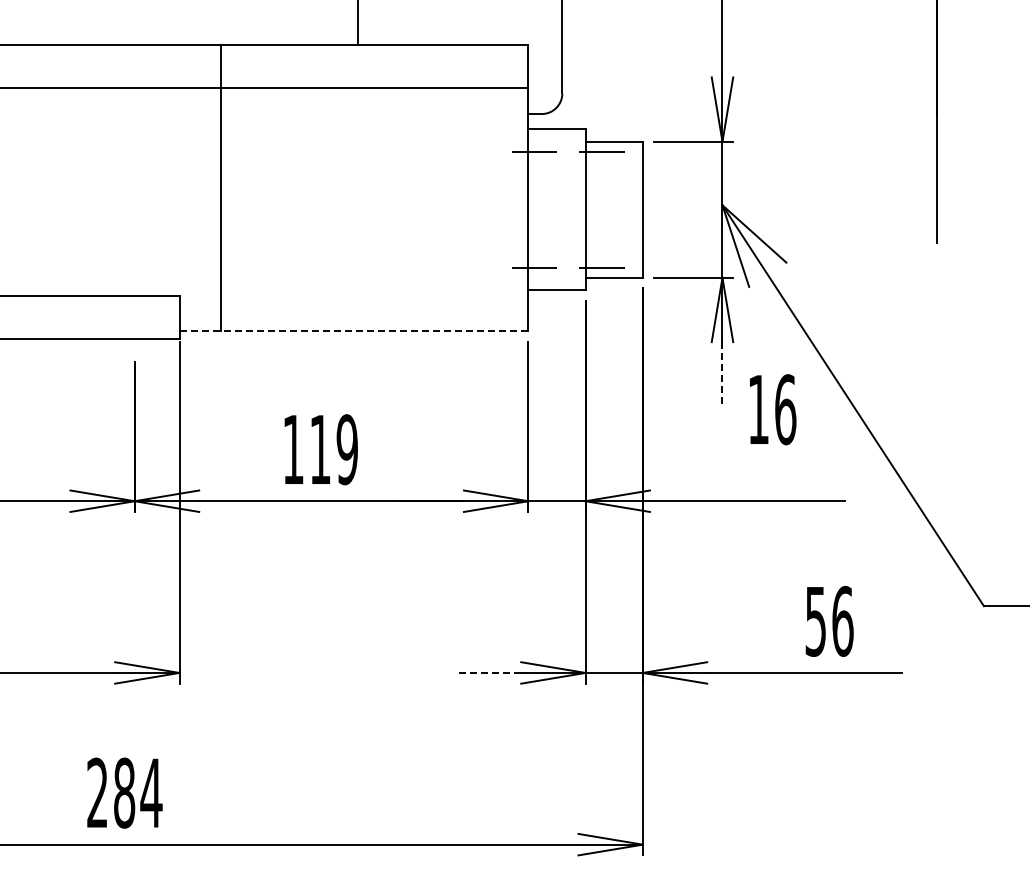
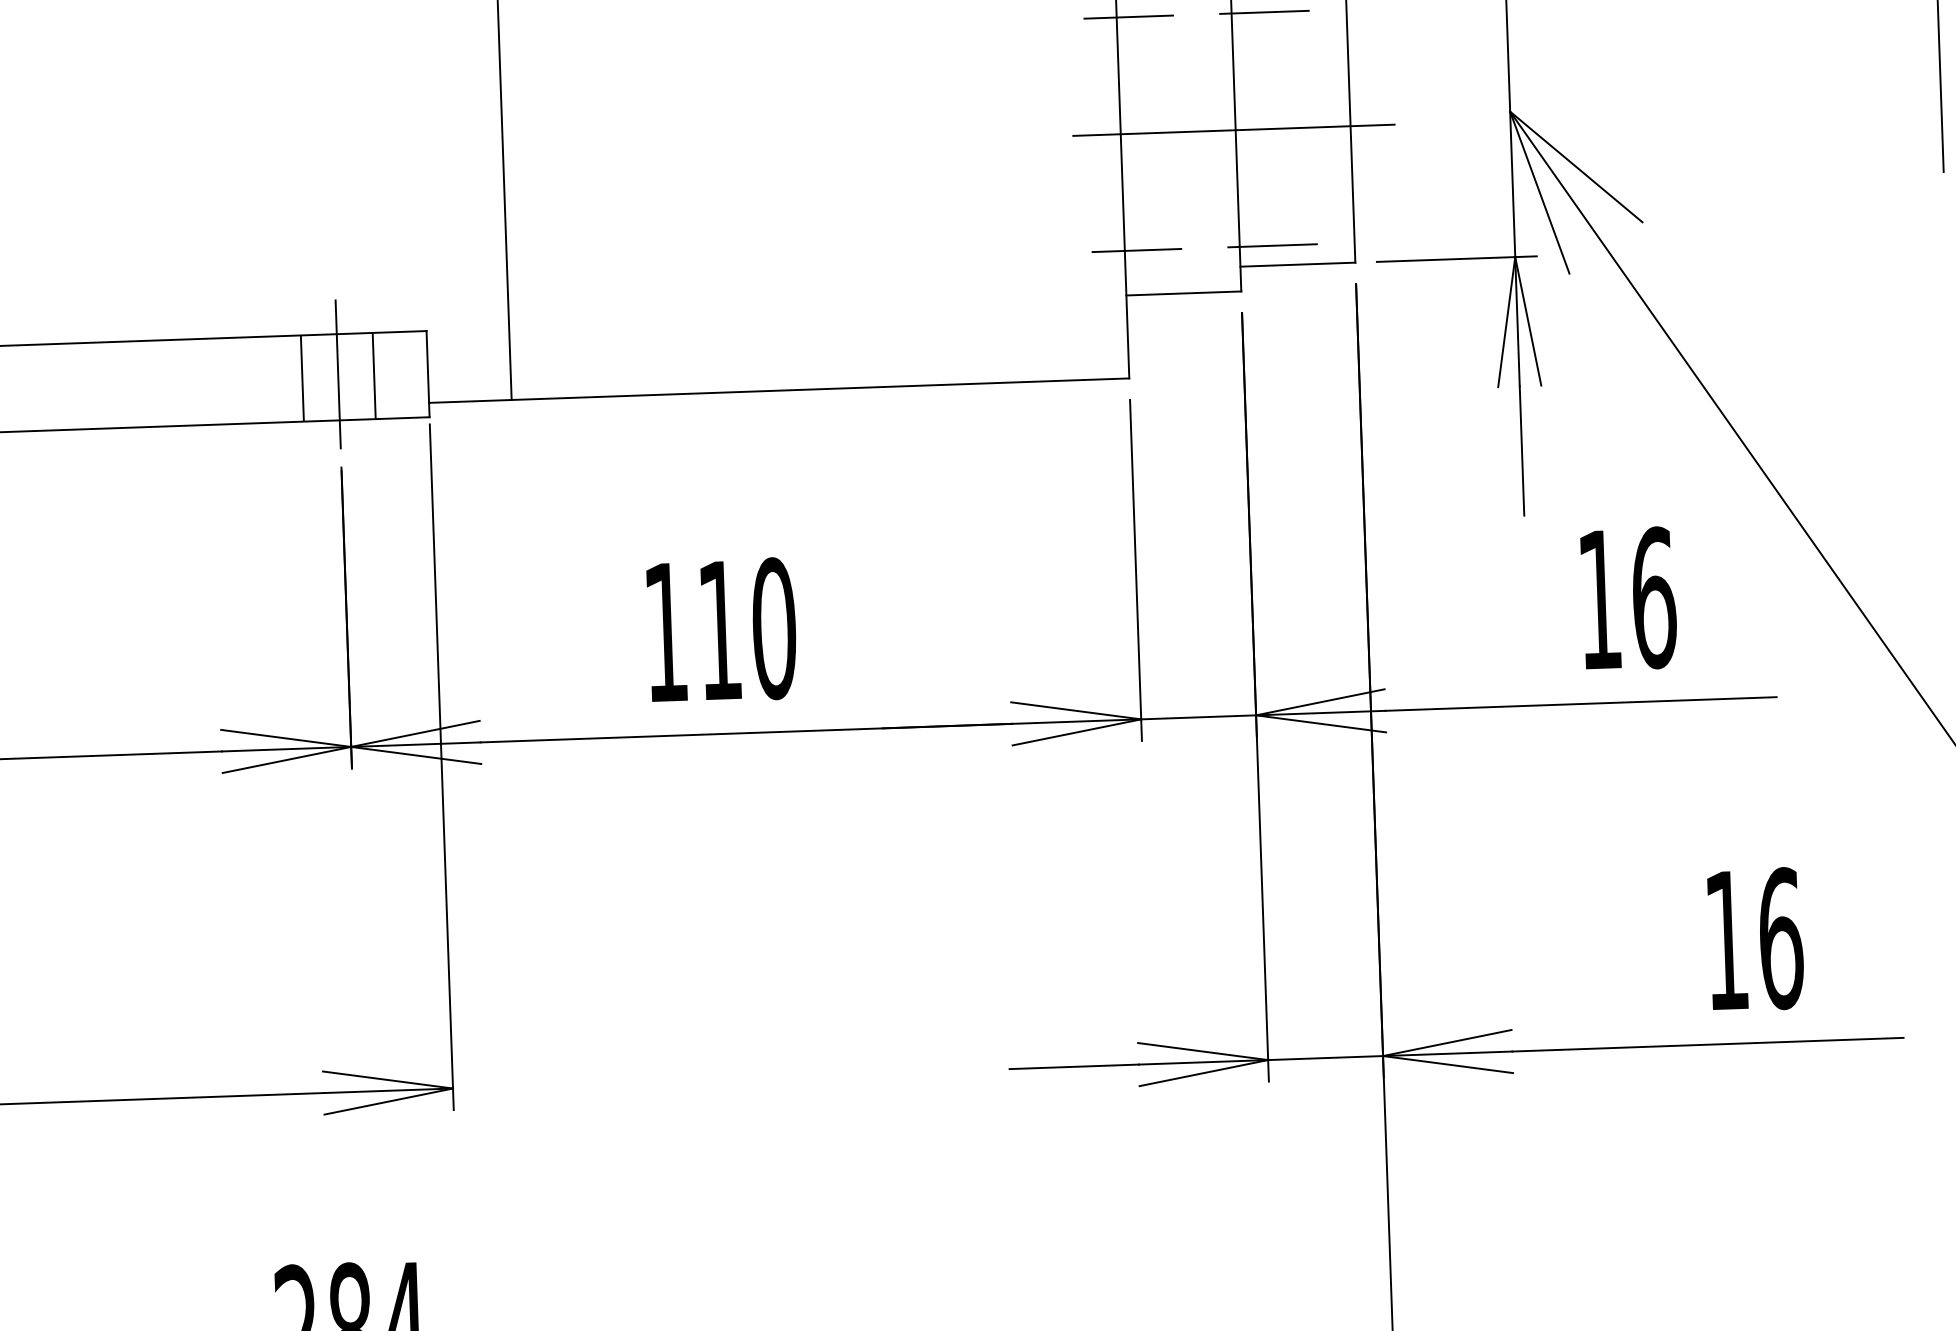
line: (585, 209) -> (1235, 129), added
line: (134, 315) -> (337, 374), added
line: (116, 316) -> (301, 377), added
line: (152, 316) -> (373, 374), added
line: (354, 331) -> (780, 390), dashed -> solid
line: (722, 374) -> (1522, 451), dashed -> solid
text: (773, 409) -> (1629, 598), moved
text: (347, 449) -> (774, 628), 119 -> 110
text: (815, 621) -> (1726, 940), 56 -> 16
line: (488, 672) -> (1073, 1065), dashed -> solid

